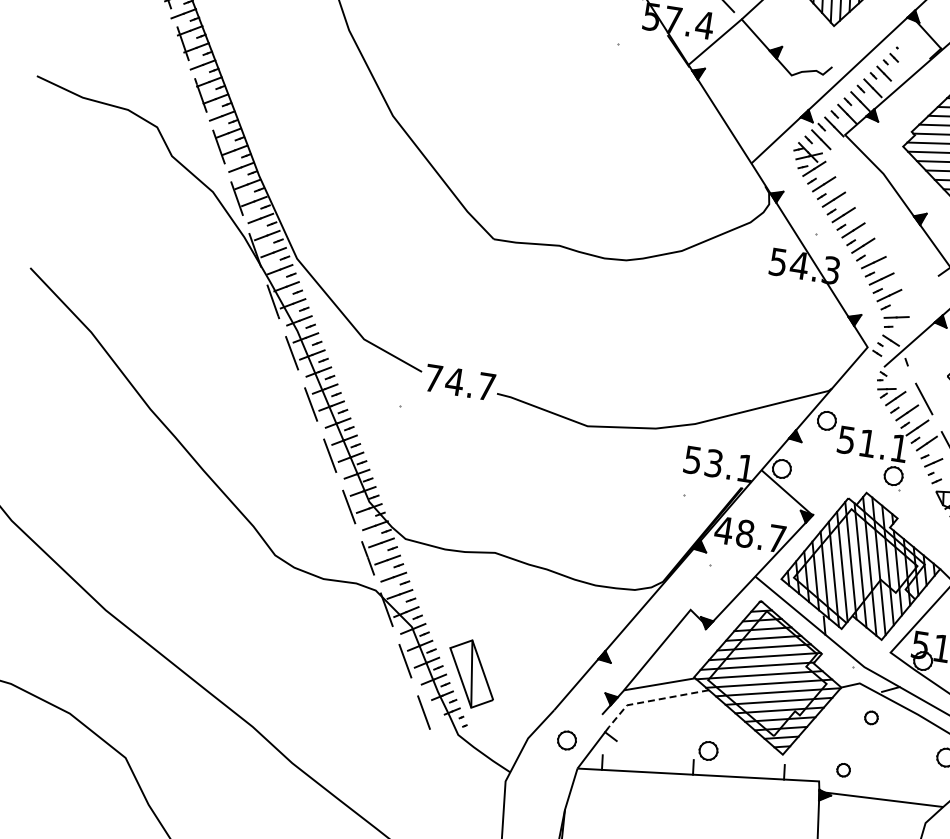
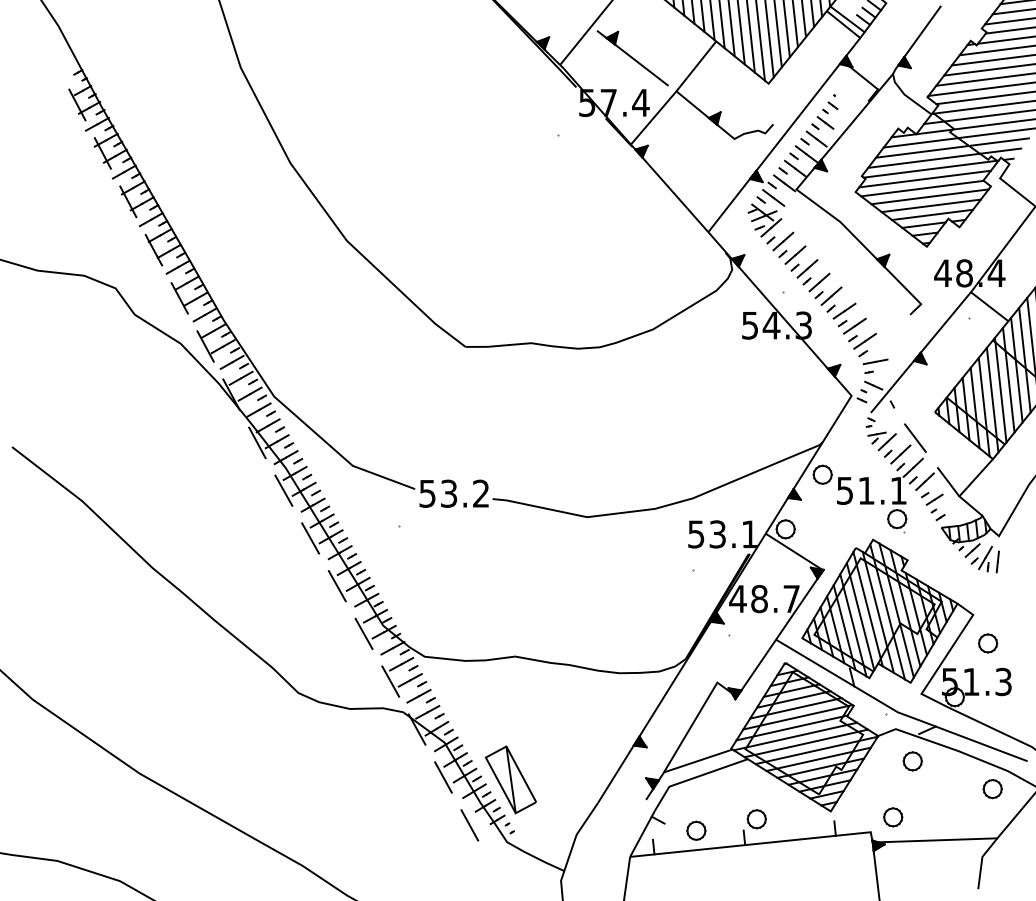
text: (460, 382) -> (454, 493), 74.7 -> 53.2
line: (653, 700) -> (694, 777), dashed -> solid
part: (871, 717) -> (912, 761), size x1.43
part: (567, 740) -> (696, 830), moved
part: (843, 770) -> (893, 817), size x1.43

